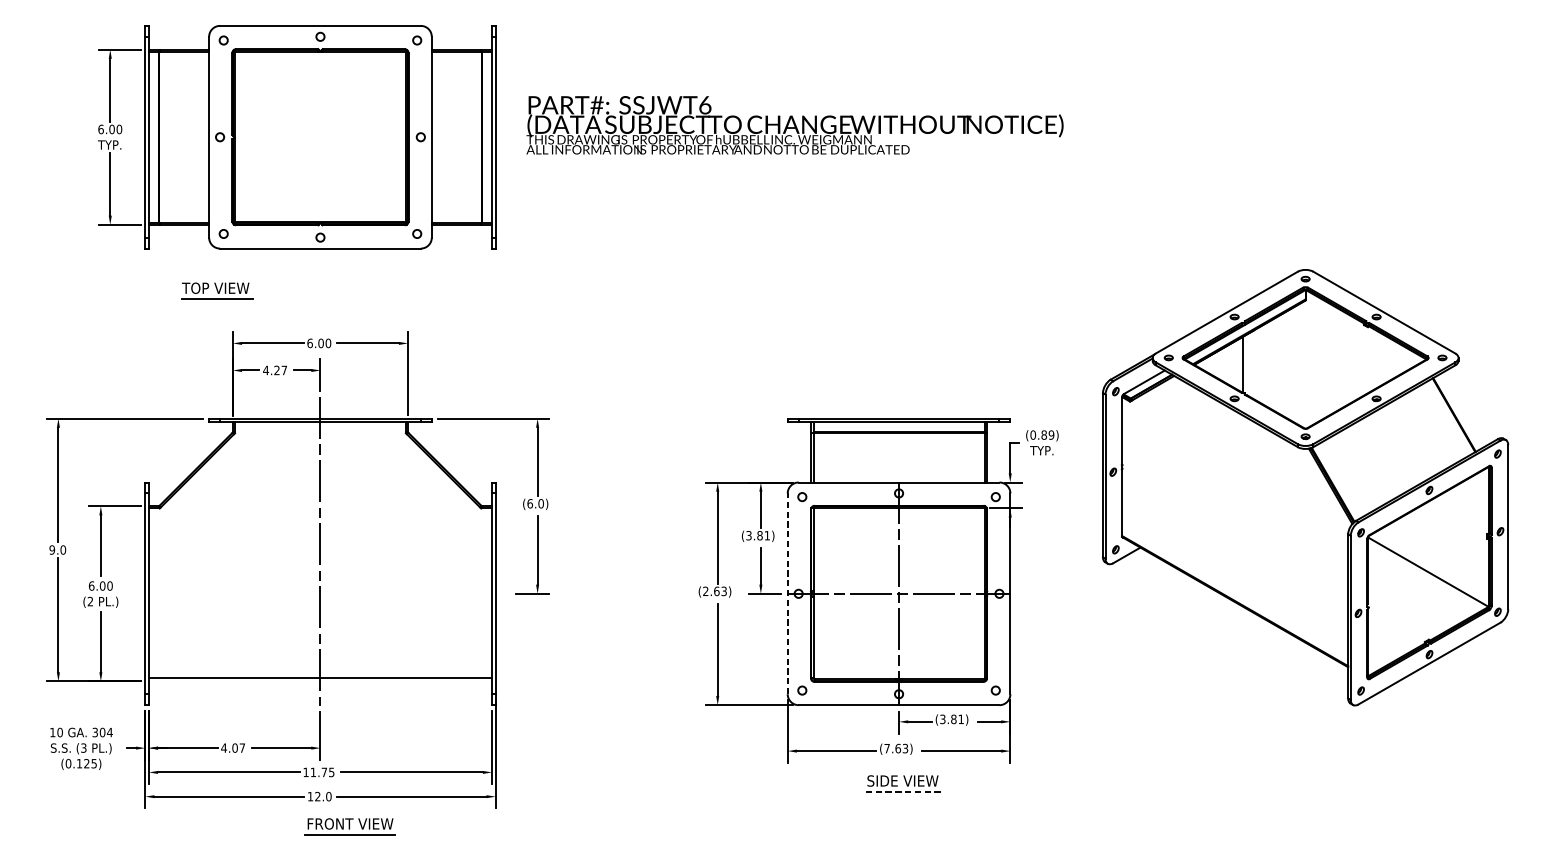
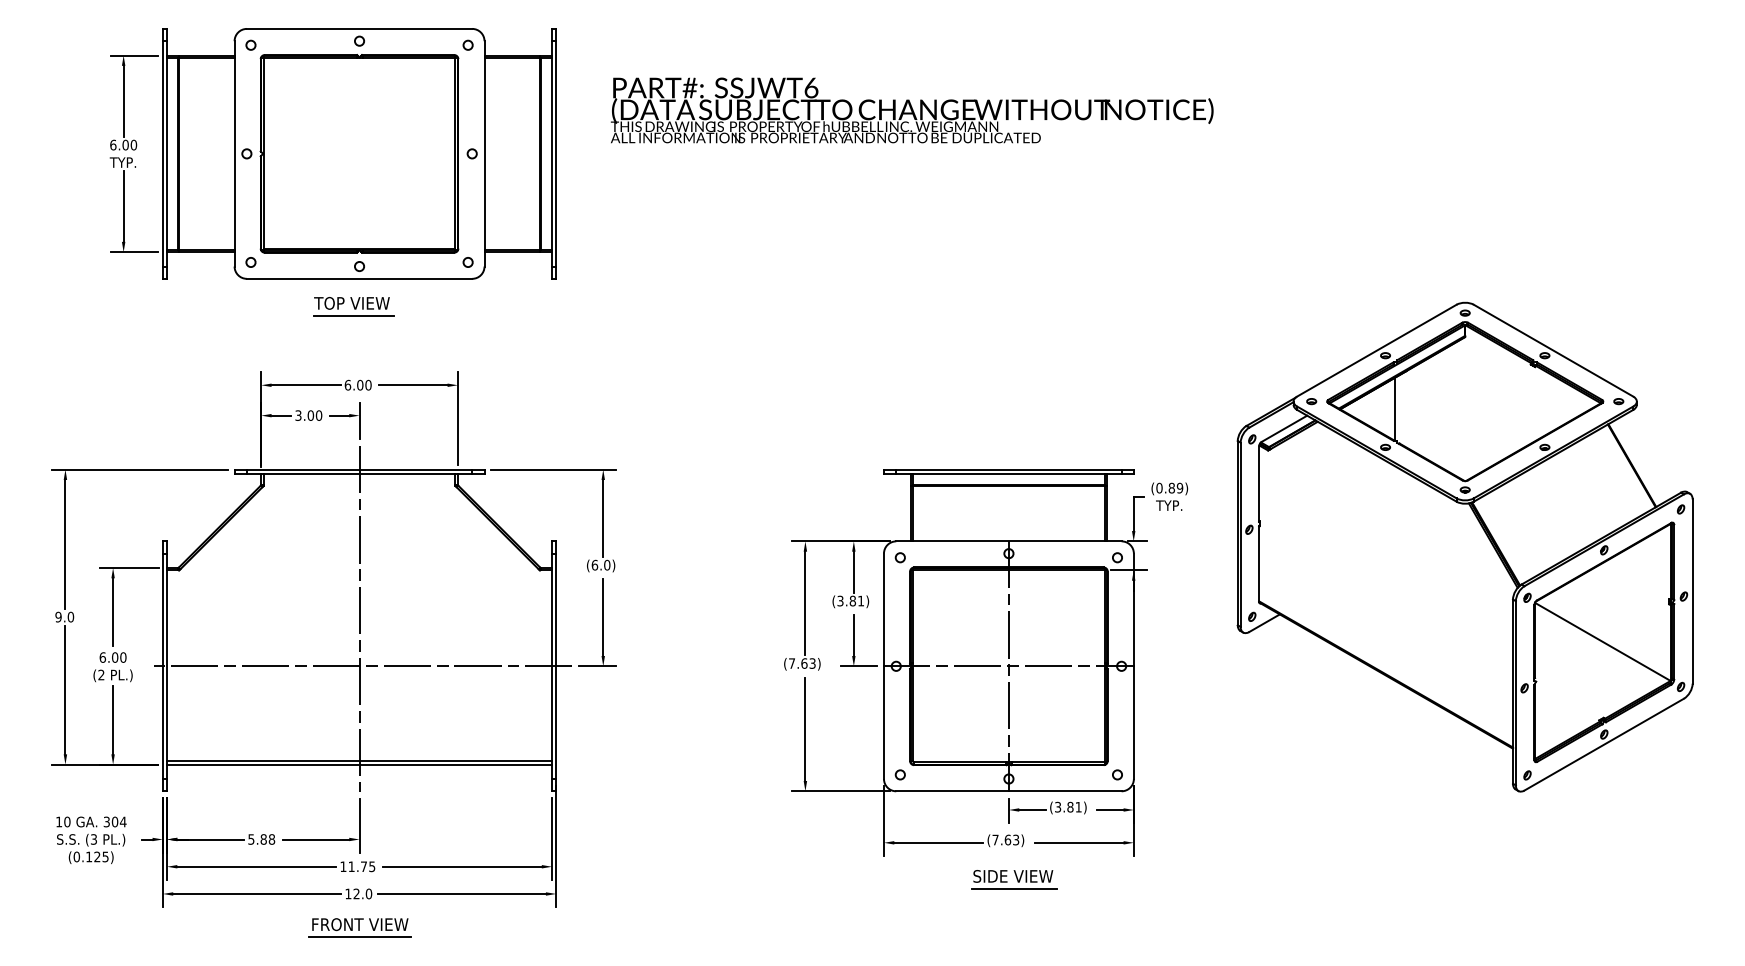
text: (795, 125) -> (912, 110), moved
part: (217, 291) -> (353, 306), moved
text: (274, 370) -> (308, 415), 4.27 -> 3.00
text: (705, 591) -> (791, 663), (2.63) -> (7.63)
line: (321, 593) -> (360, 666), added
line: (787, 593) -> (883, 666), dashed -> solid
line: (320, 681) -> (359, 764), added
text: (233, 748) -> (261, 839), 4.07 -> 5.88
line: (904, 791) -> (1014, 888), dashed -> solid
part: (349, 826) -> (359, 927), moved

